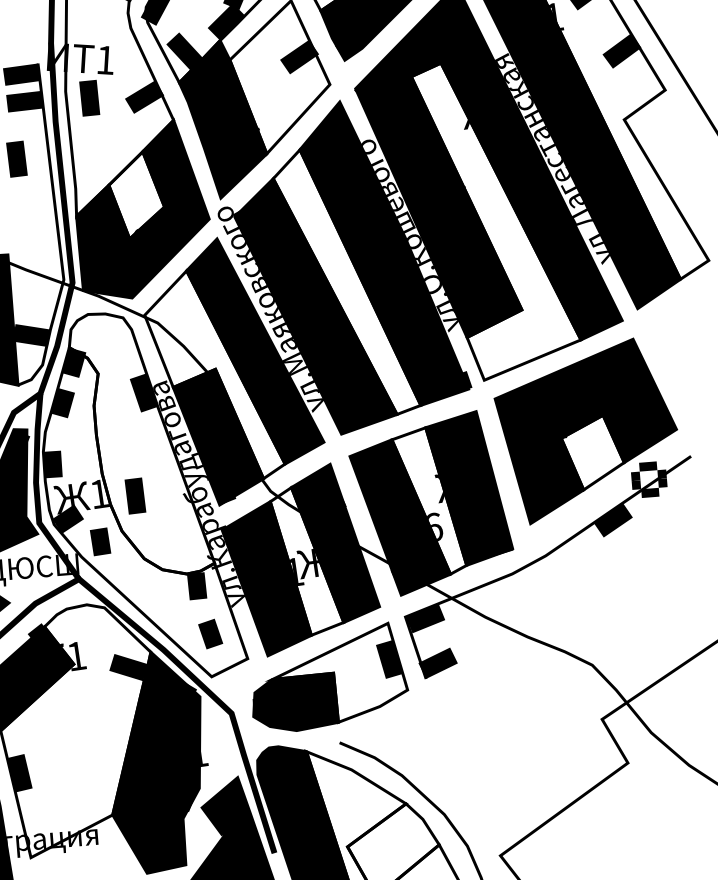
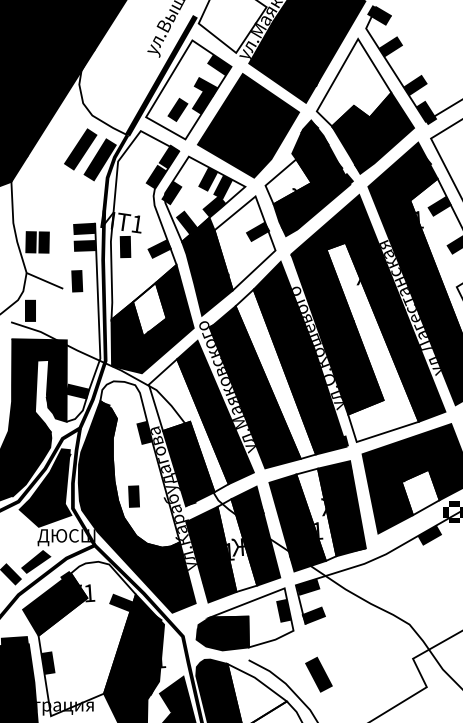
fill: (140, 511) -> (136, 506), added
text: (434, 526) -> (318, 530), 6 -> 1
part: (453, 756) -> (318, 674), added

